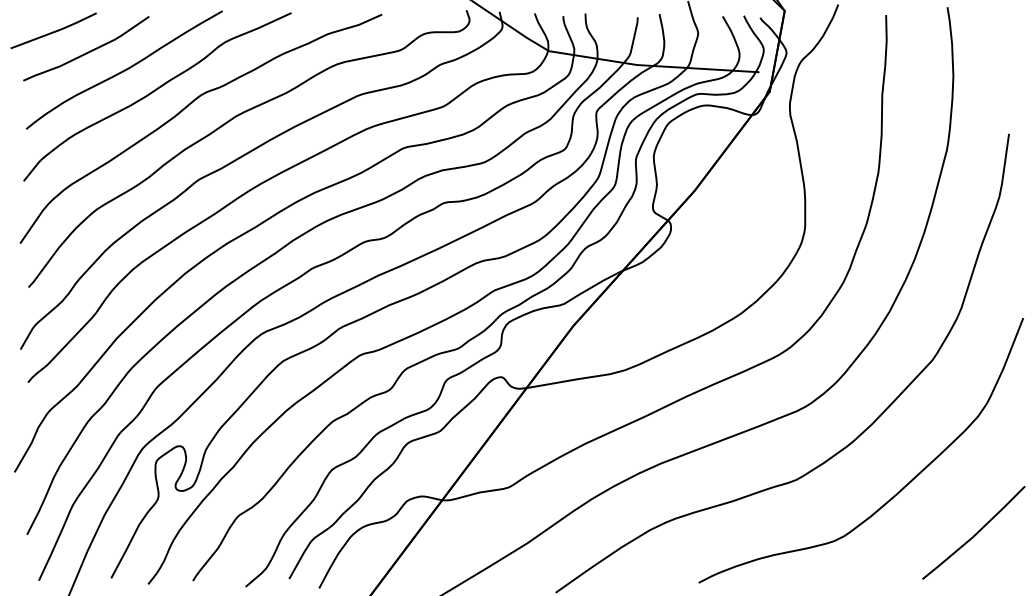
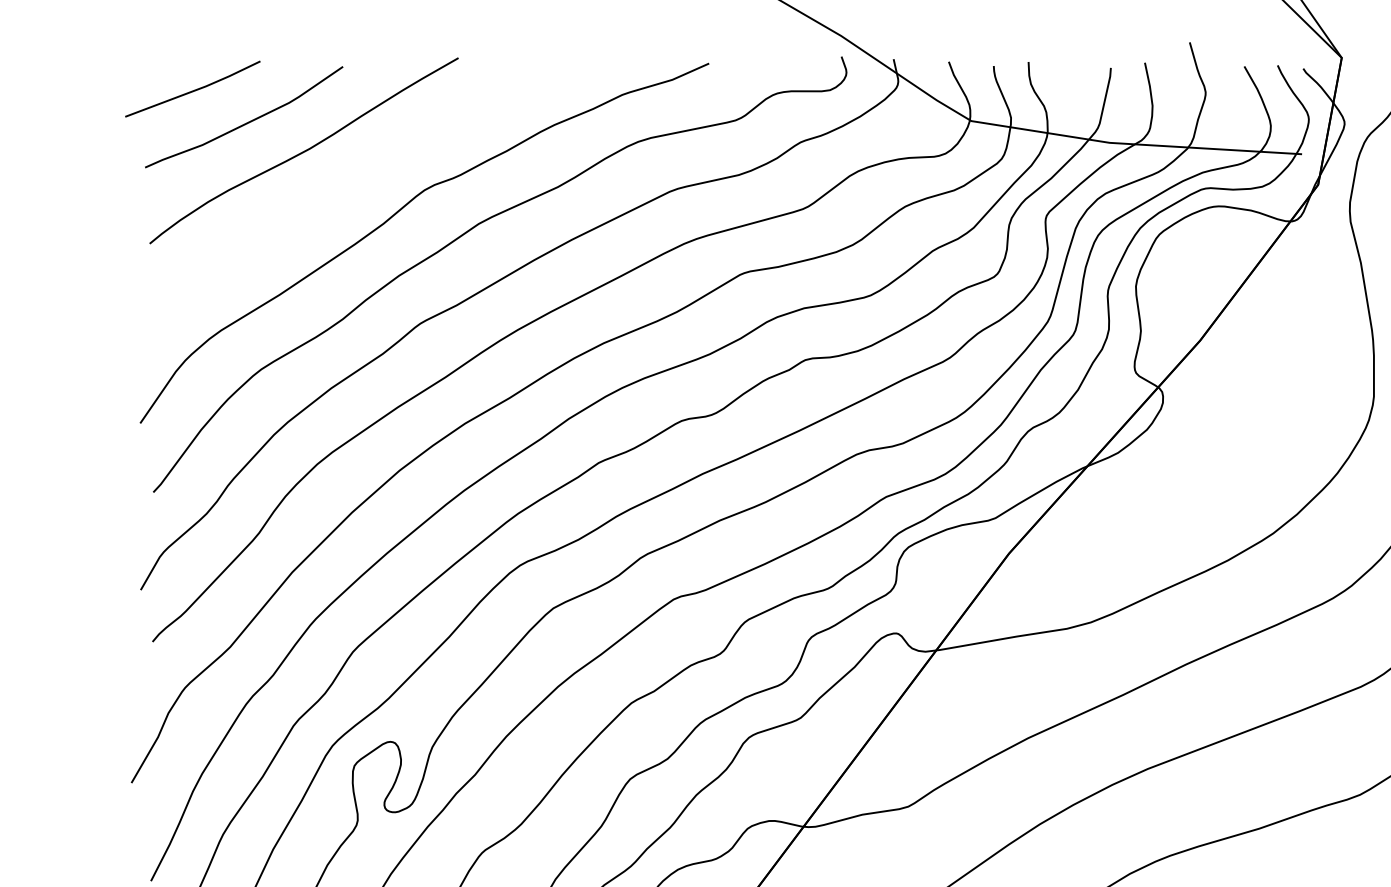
curve: (155, 91) -> (352, 184), removed

